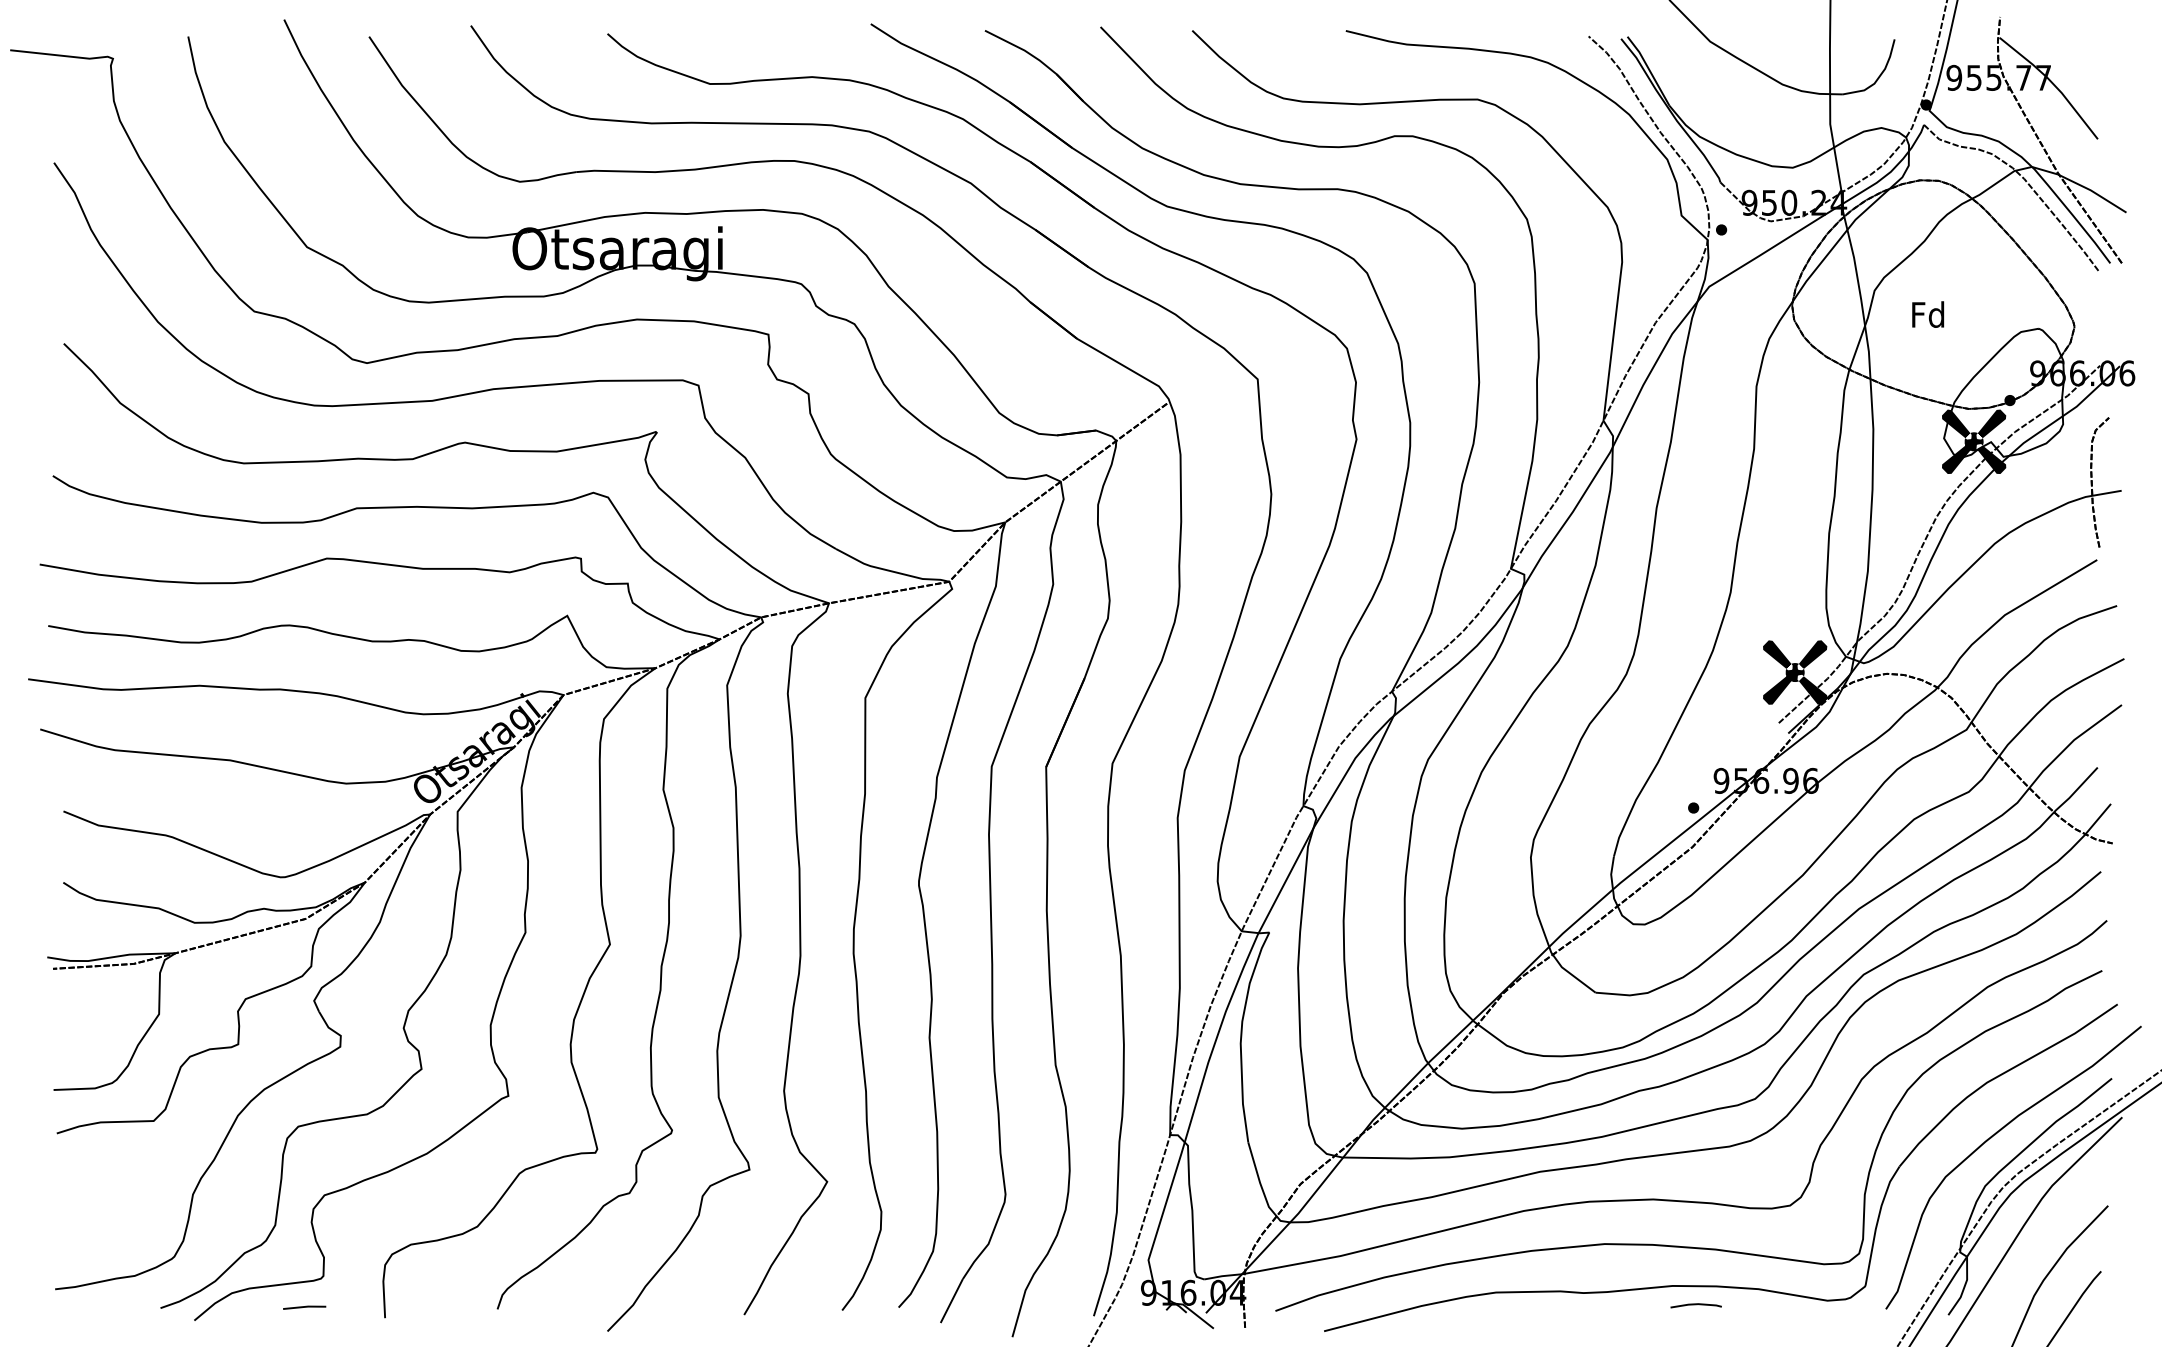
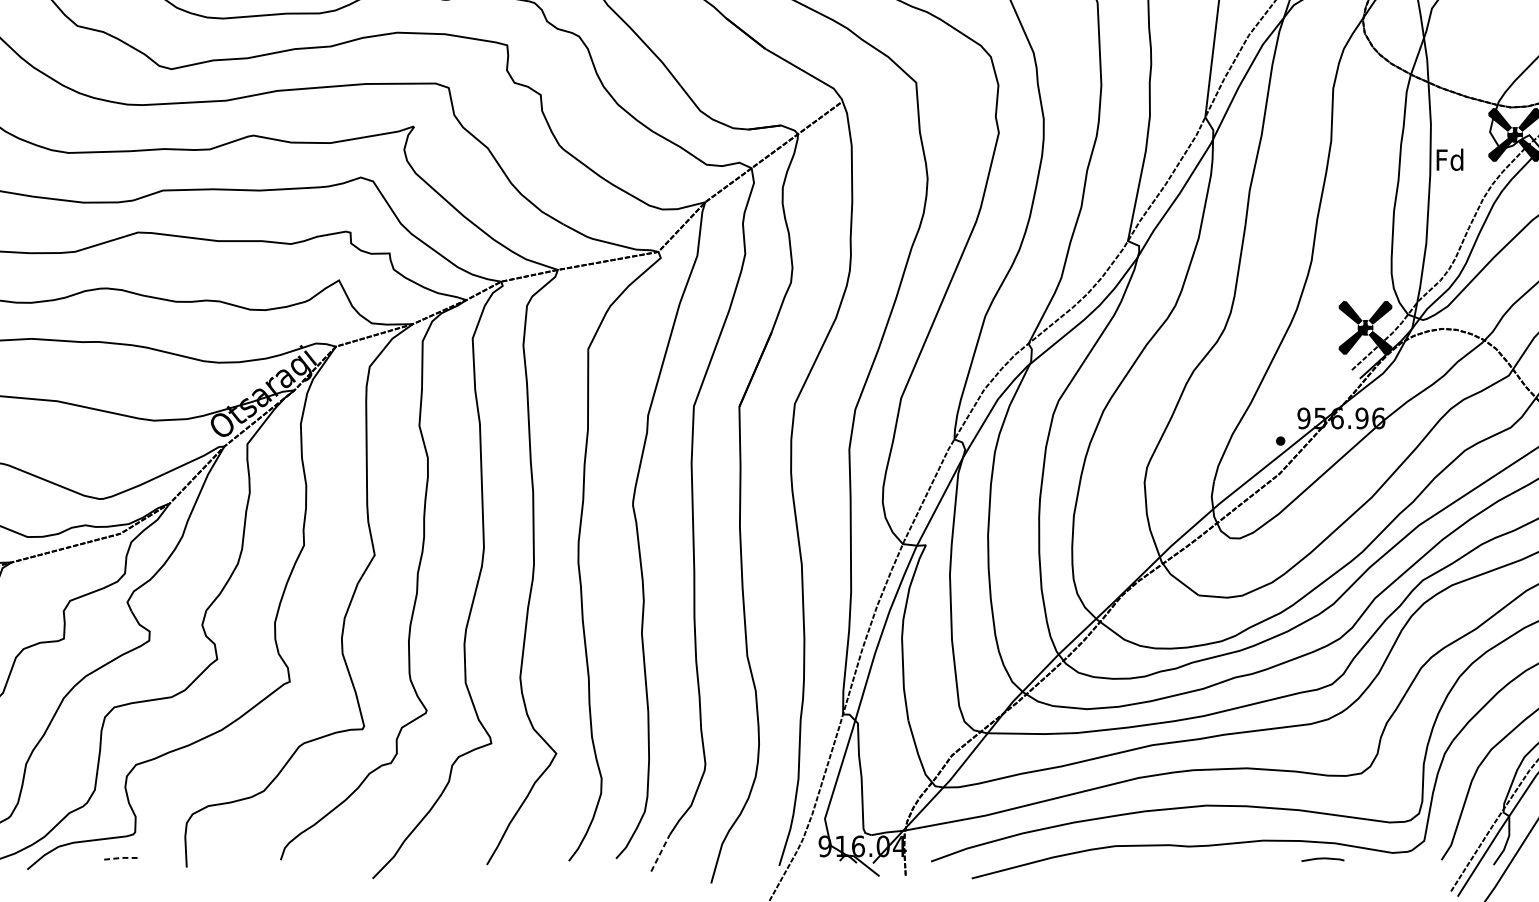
text: (1928, 314) -> (1450, 159), moved
line: (951, 1301) -> (660, 853), solid -> dashed
line: (1695, 1305) -> (1322, 859), moved
line: (305, 1306) -> (120, 857), solid -> dashed

